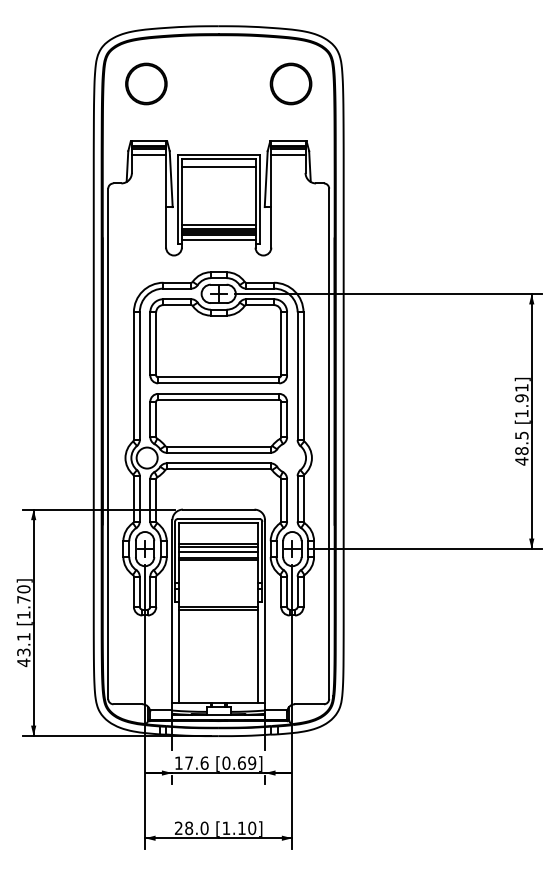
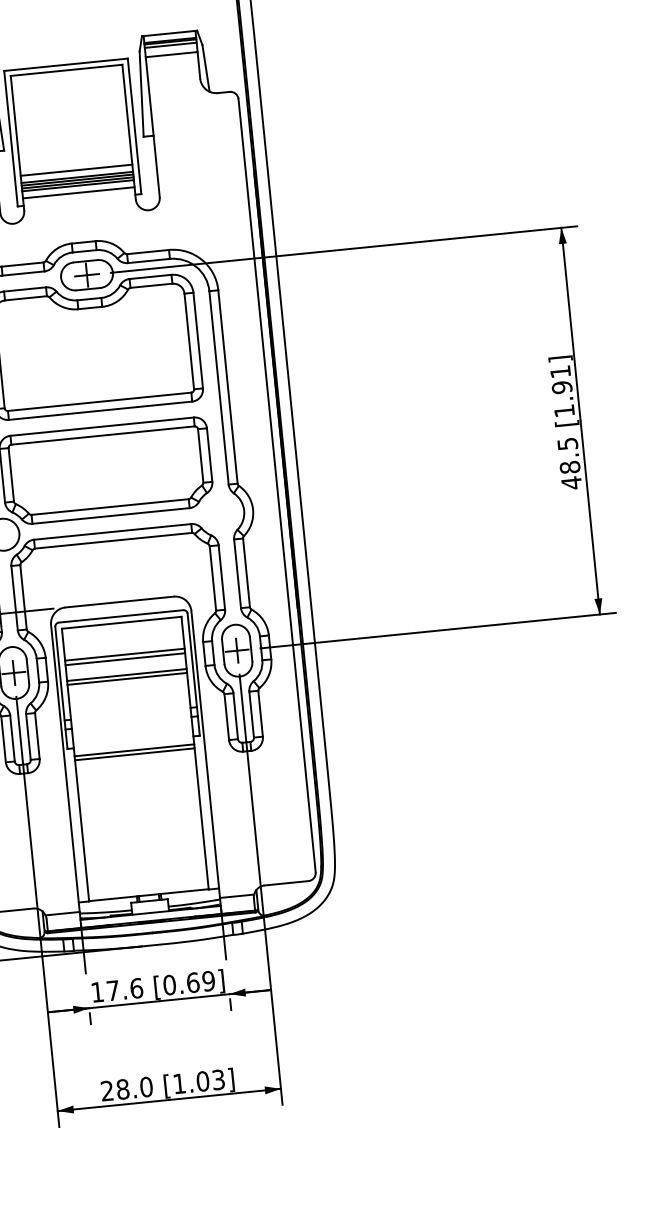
line: (218, 166) -> (67, 82), removed
line: (218, 552) -> (125, 667), removed
text: (246, 828) -> (209, 1080), [1.10] -> [1.03]

